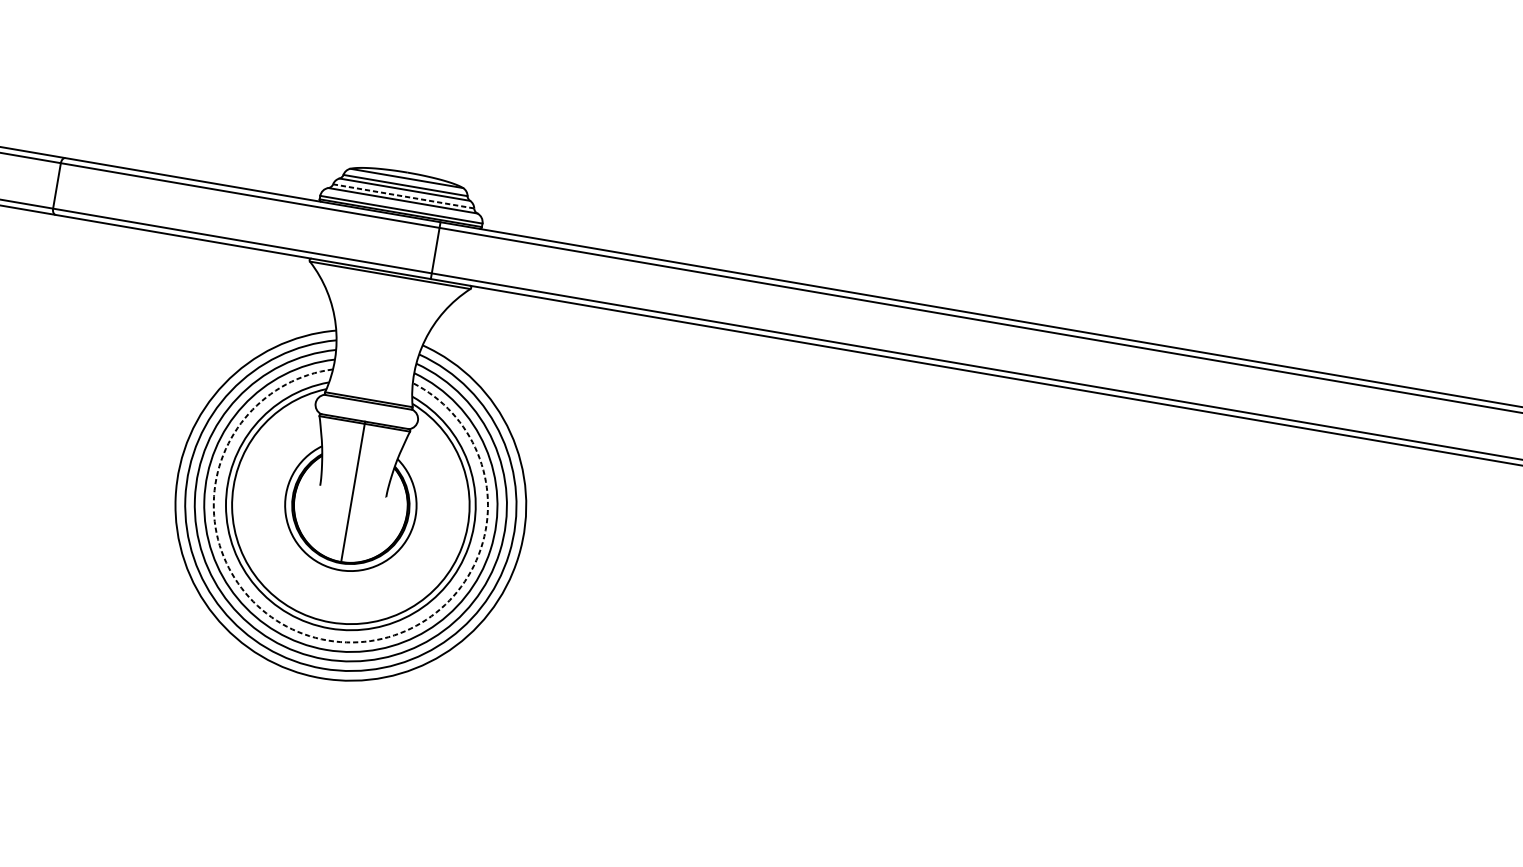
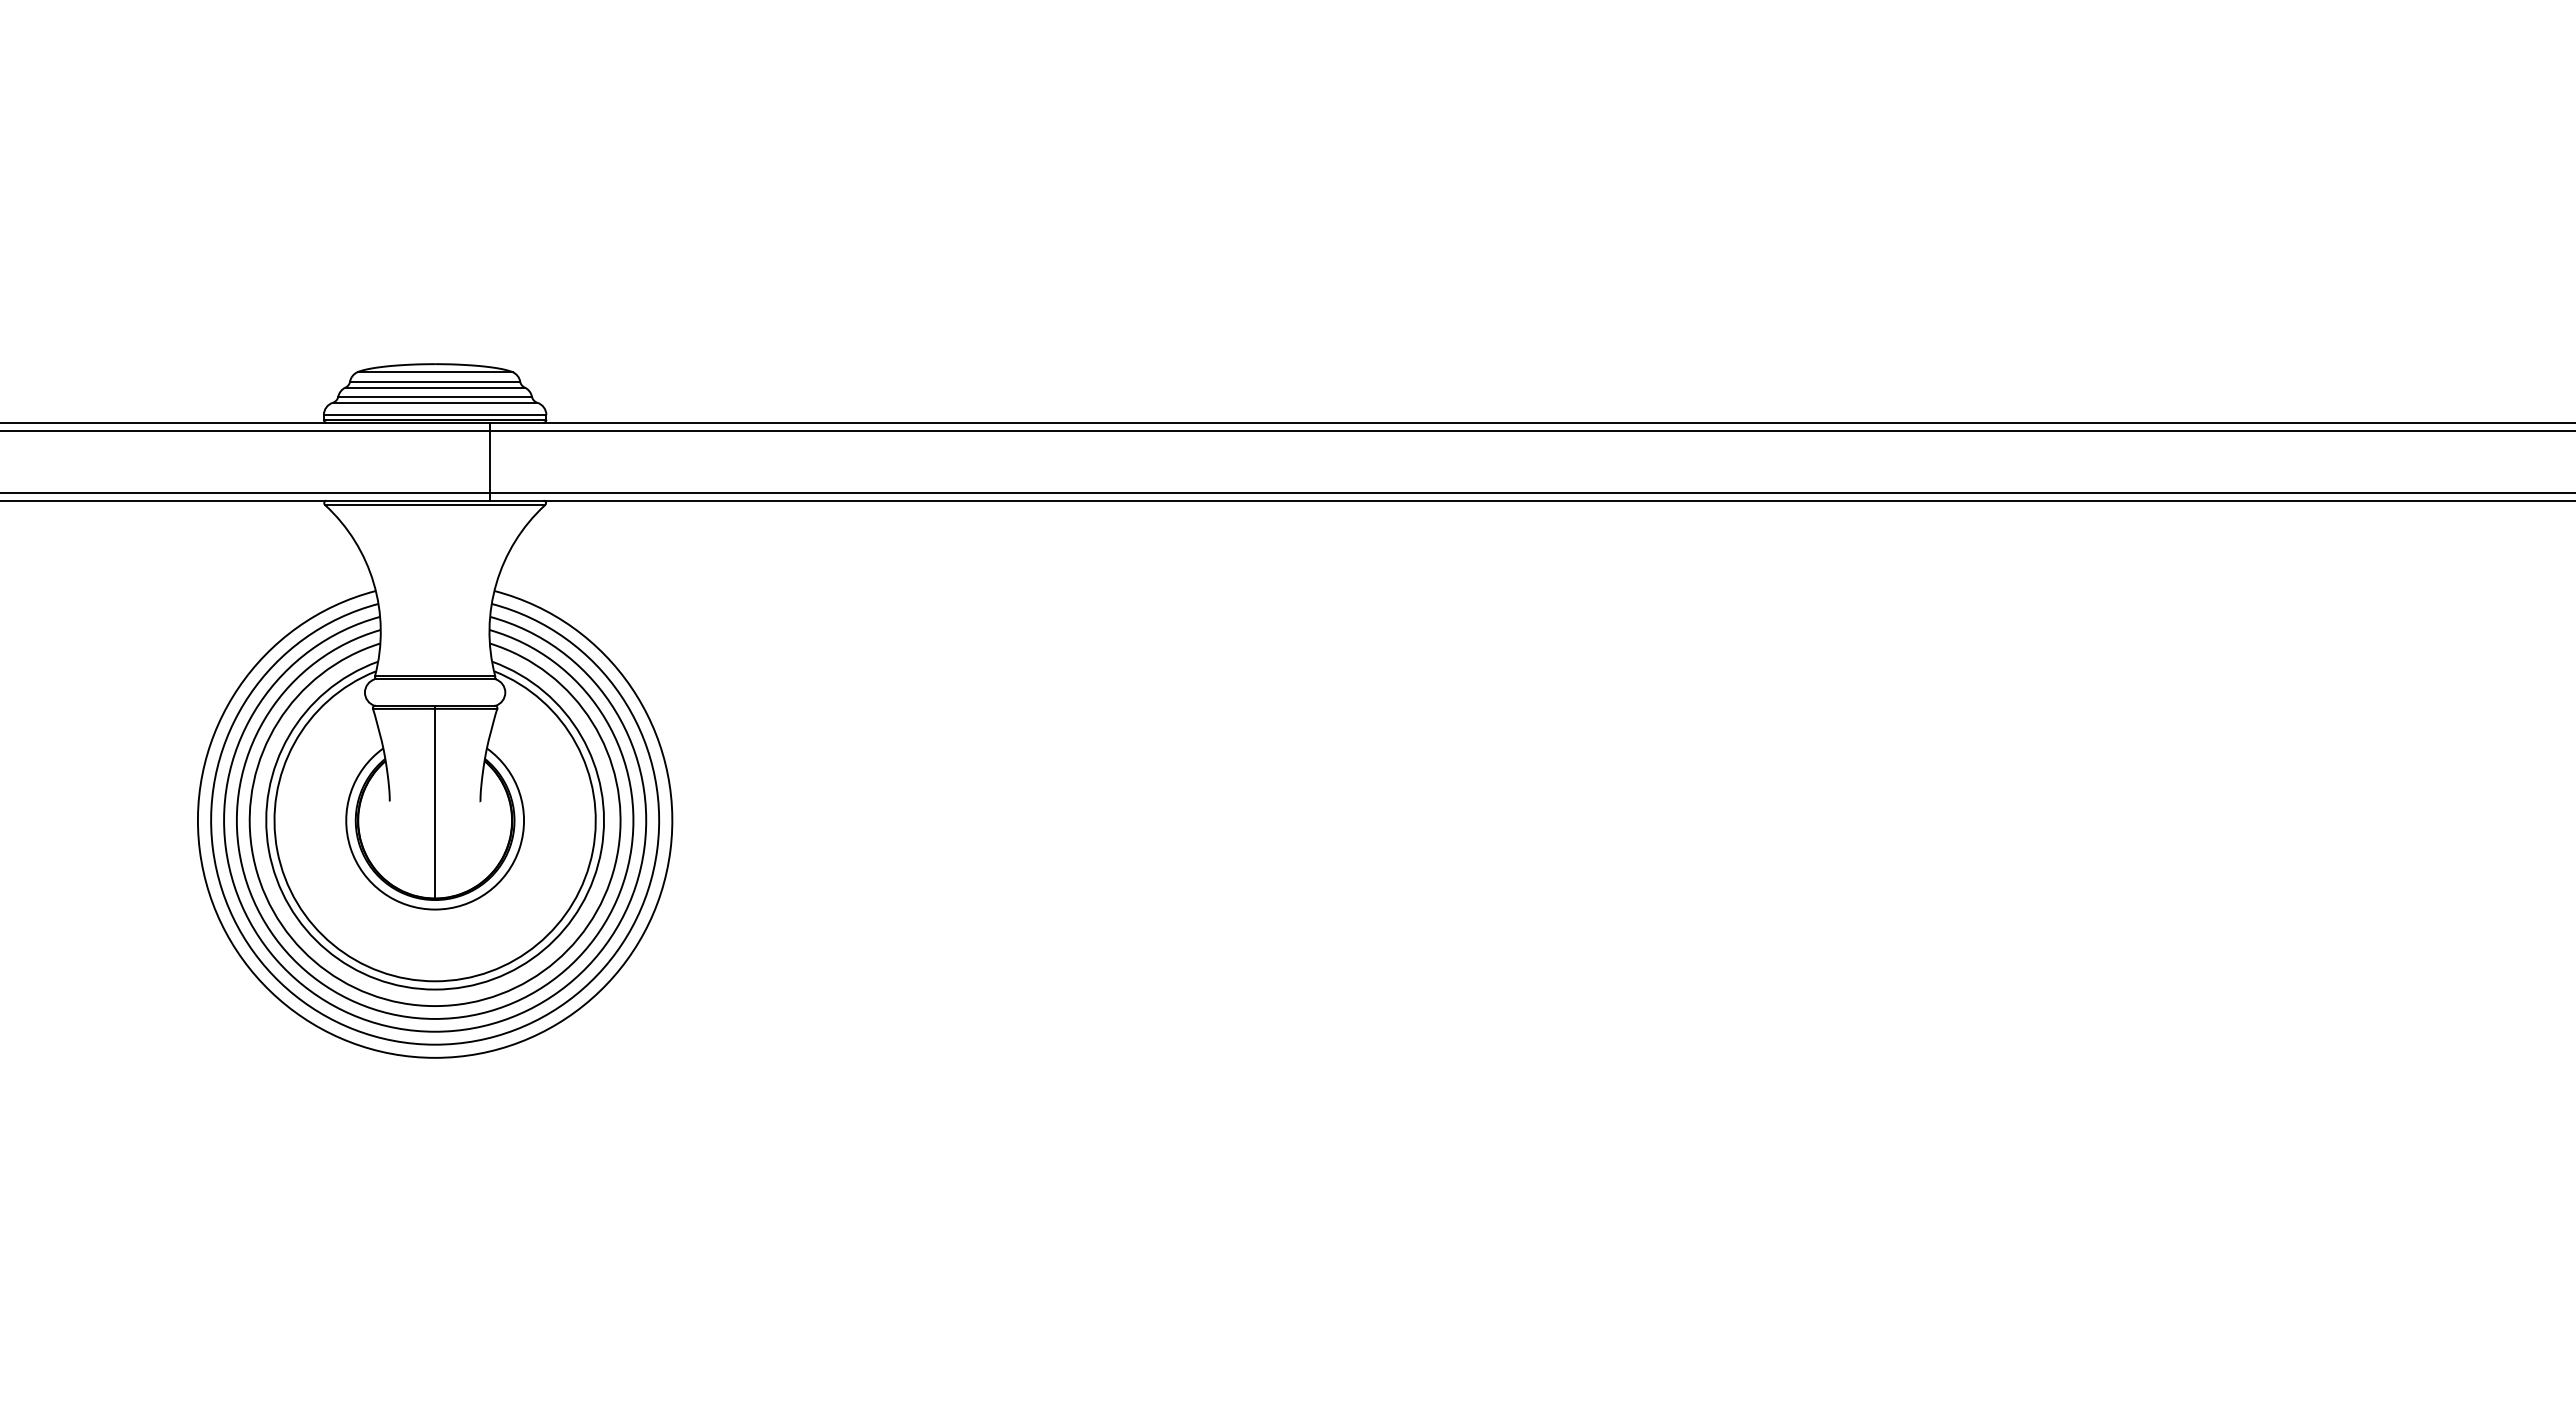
line: (403, 196) -> (435, 396), dashed -> solid
arc: (327, 640) -> (435, 1006), dashed -> solid

